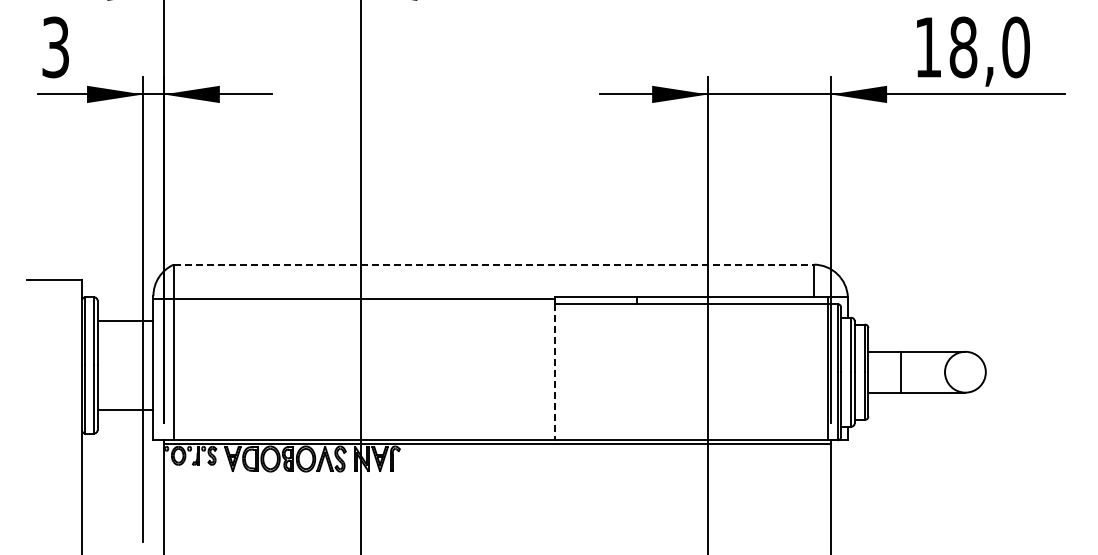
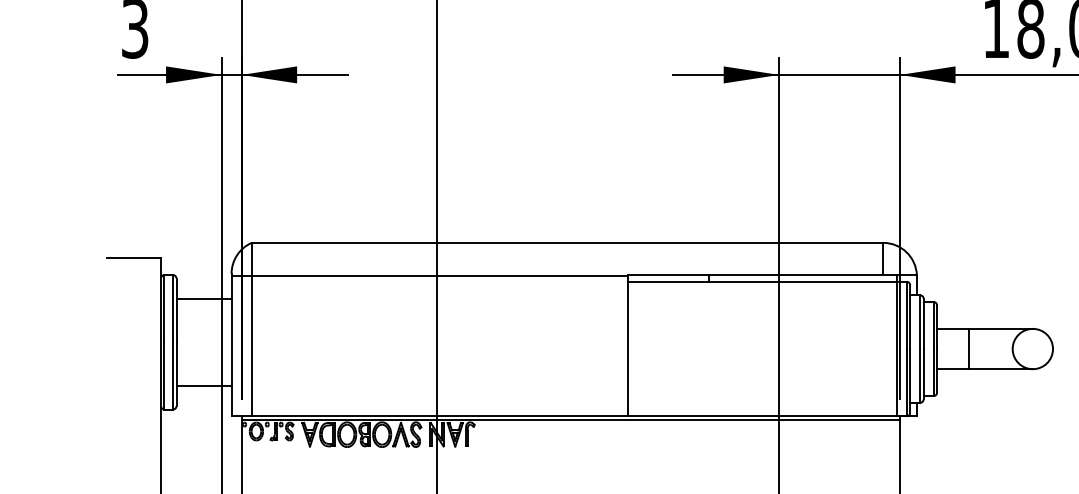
line: (493, 264) -> (567, 242), dashed -> solid
line: (555, 372) -> (628, 349), dashed -> solid

